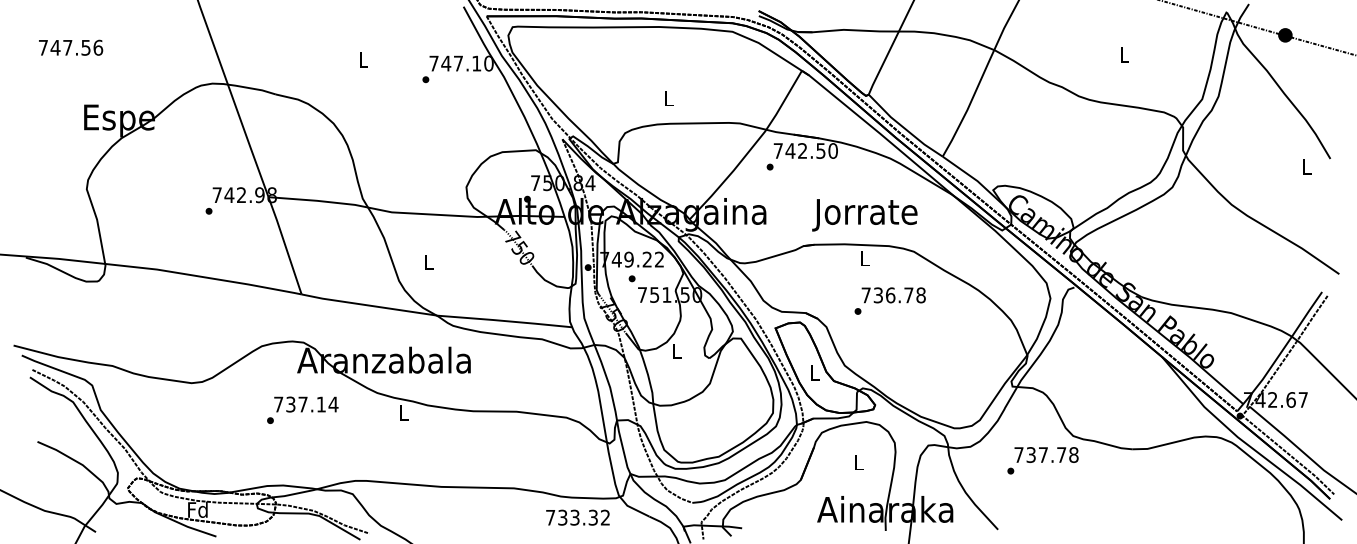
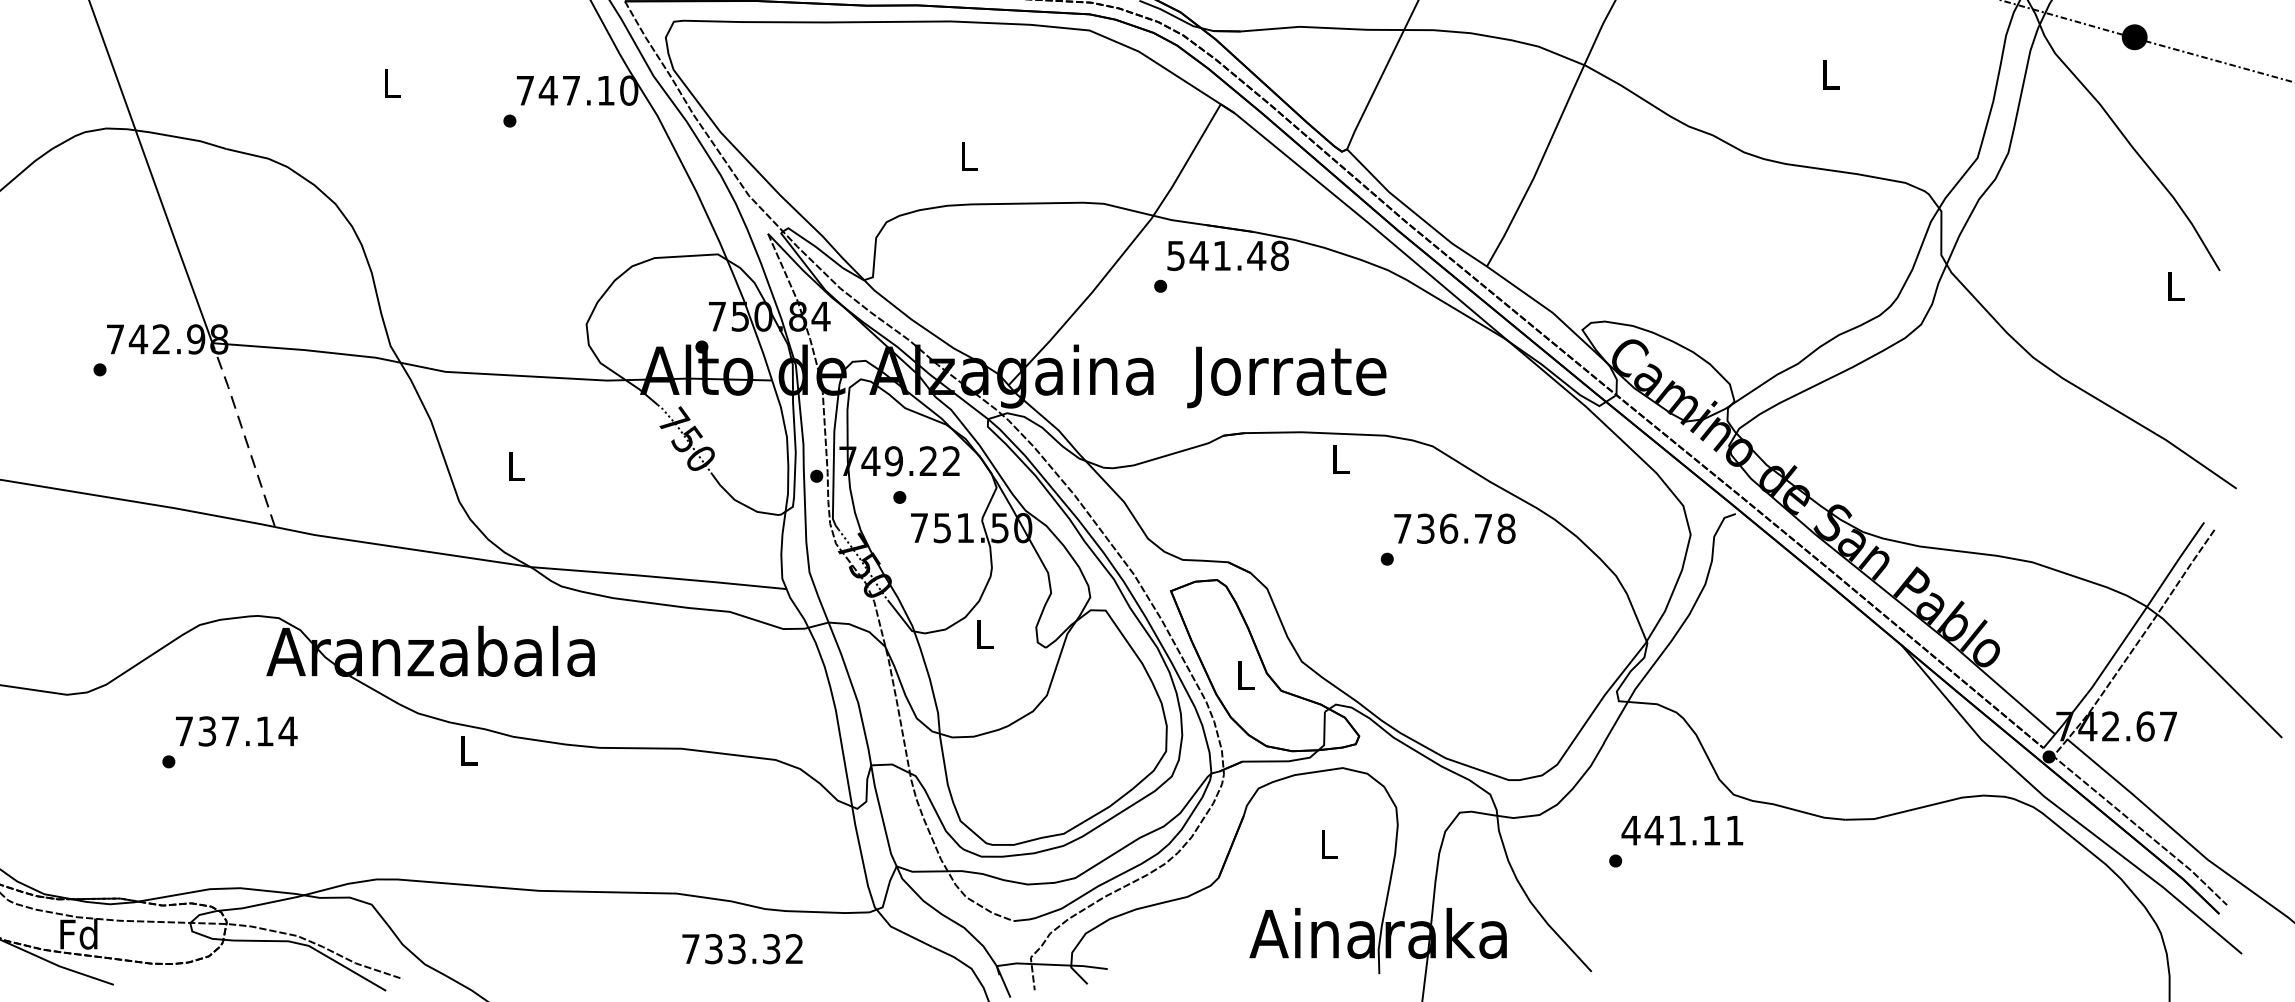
text: (805, 150) -> (1227, 254), 742.50 -> 541.48
text: (864, 215) -> (1286, 377), moved
line: (285, 244) -> (244, 432), solid -> dashed
text: (889, 300) -> (1446, 538), moved
text: (302, 409) -> (229, 740), moved
text: (1046, 454) -> (1683, 829), 737.78 -> 441.11
text: (577, 517) -> (741, 948), moved

